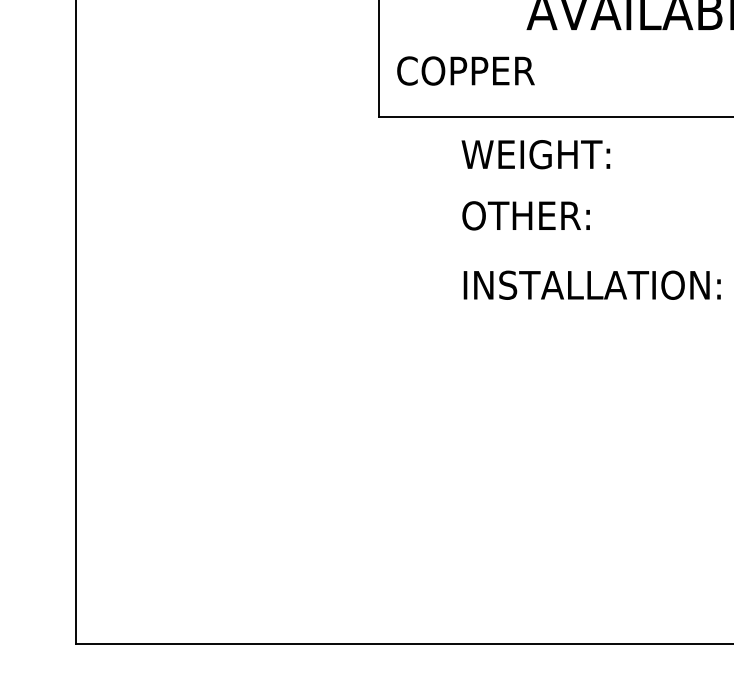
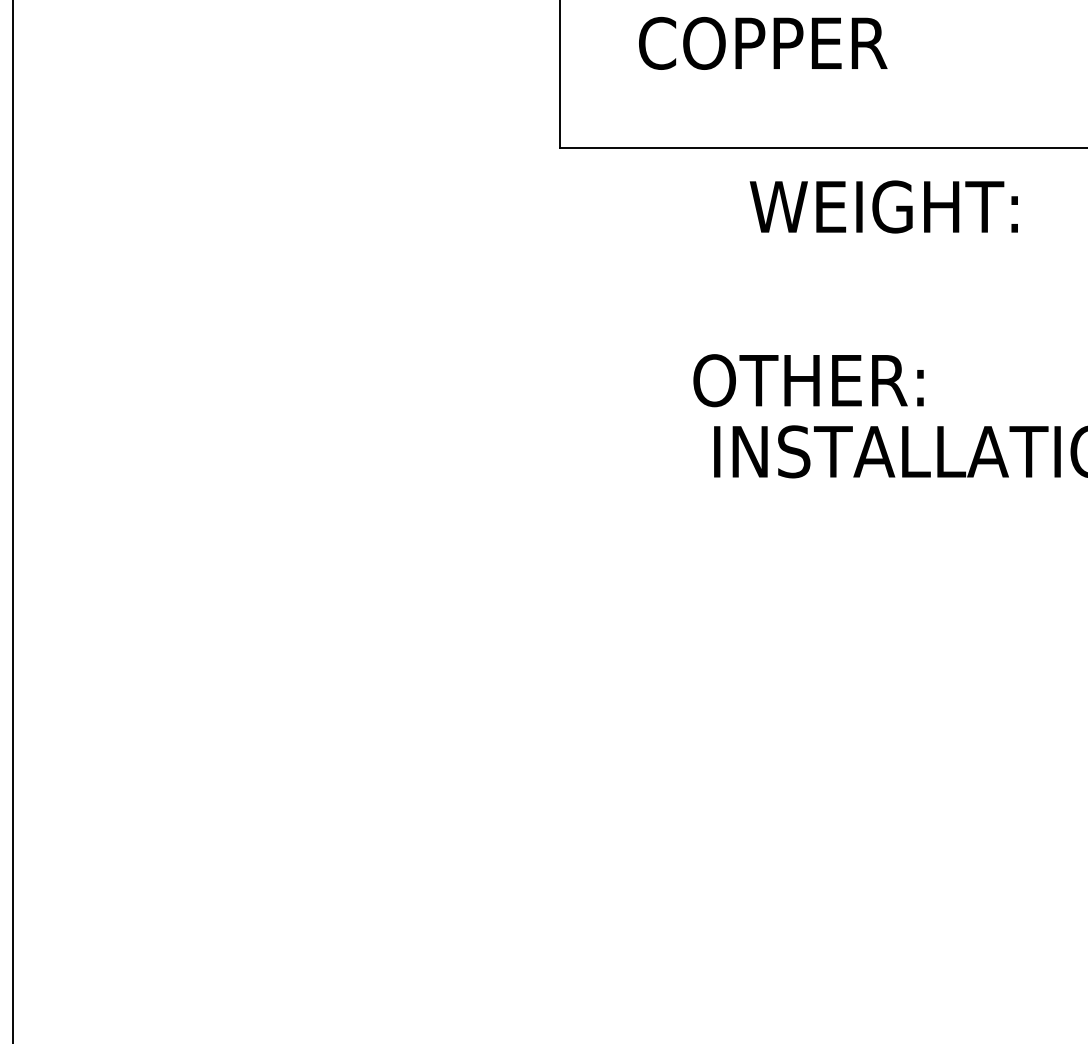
text: (465, 70) -> (762, 42), moved
text: (535, 154) -> (883, 206), moved
text: (525, 215) -> (807, 380), moved

